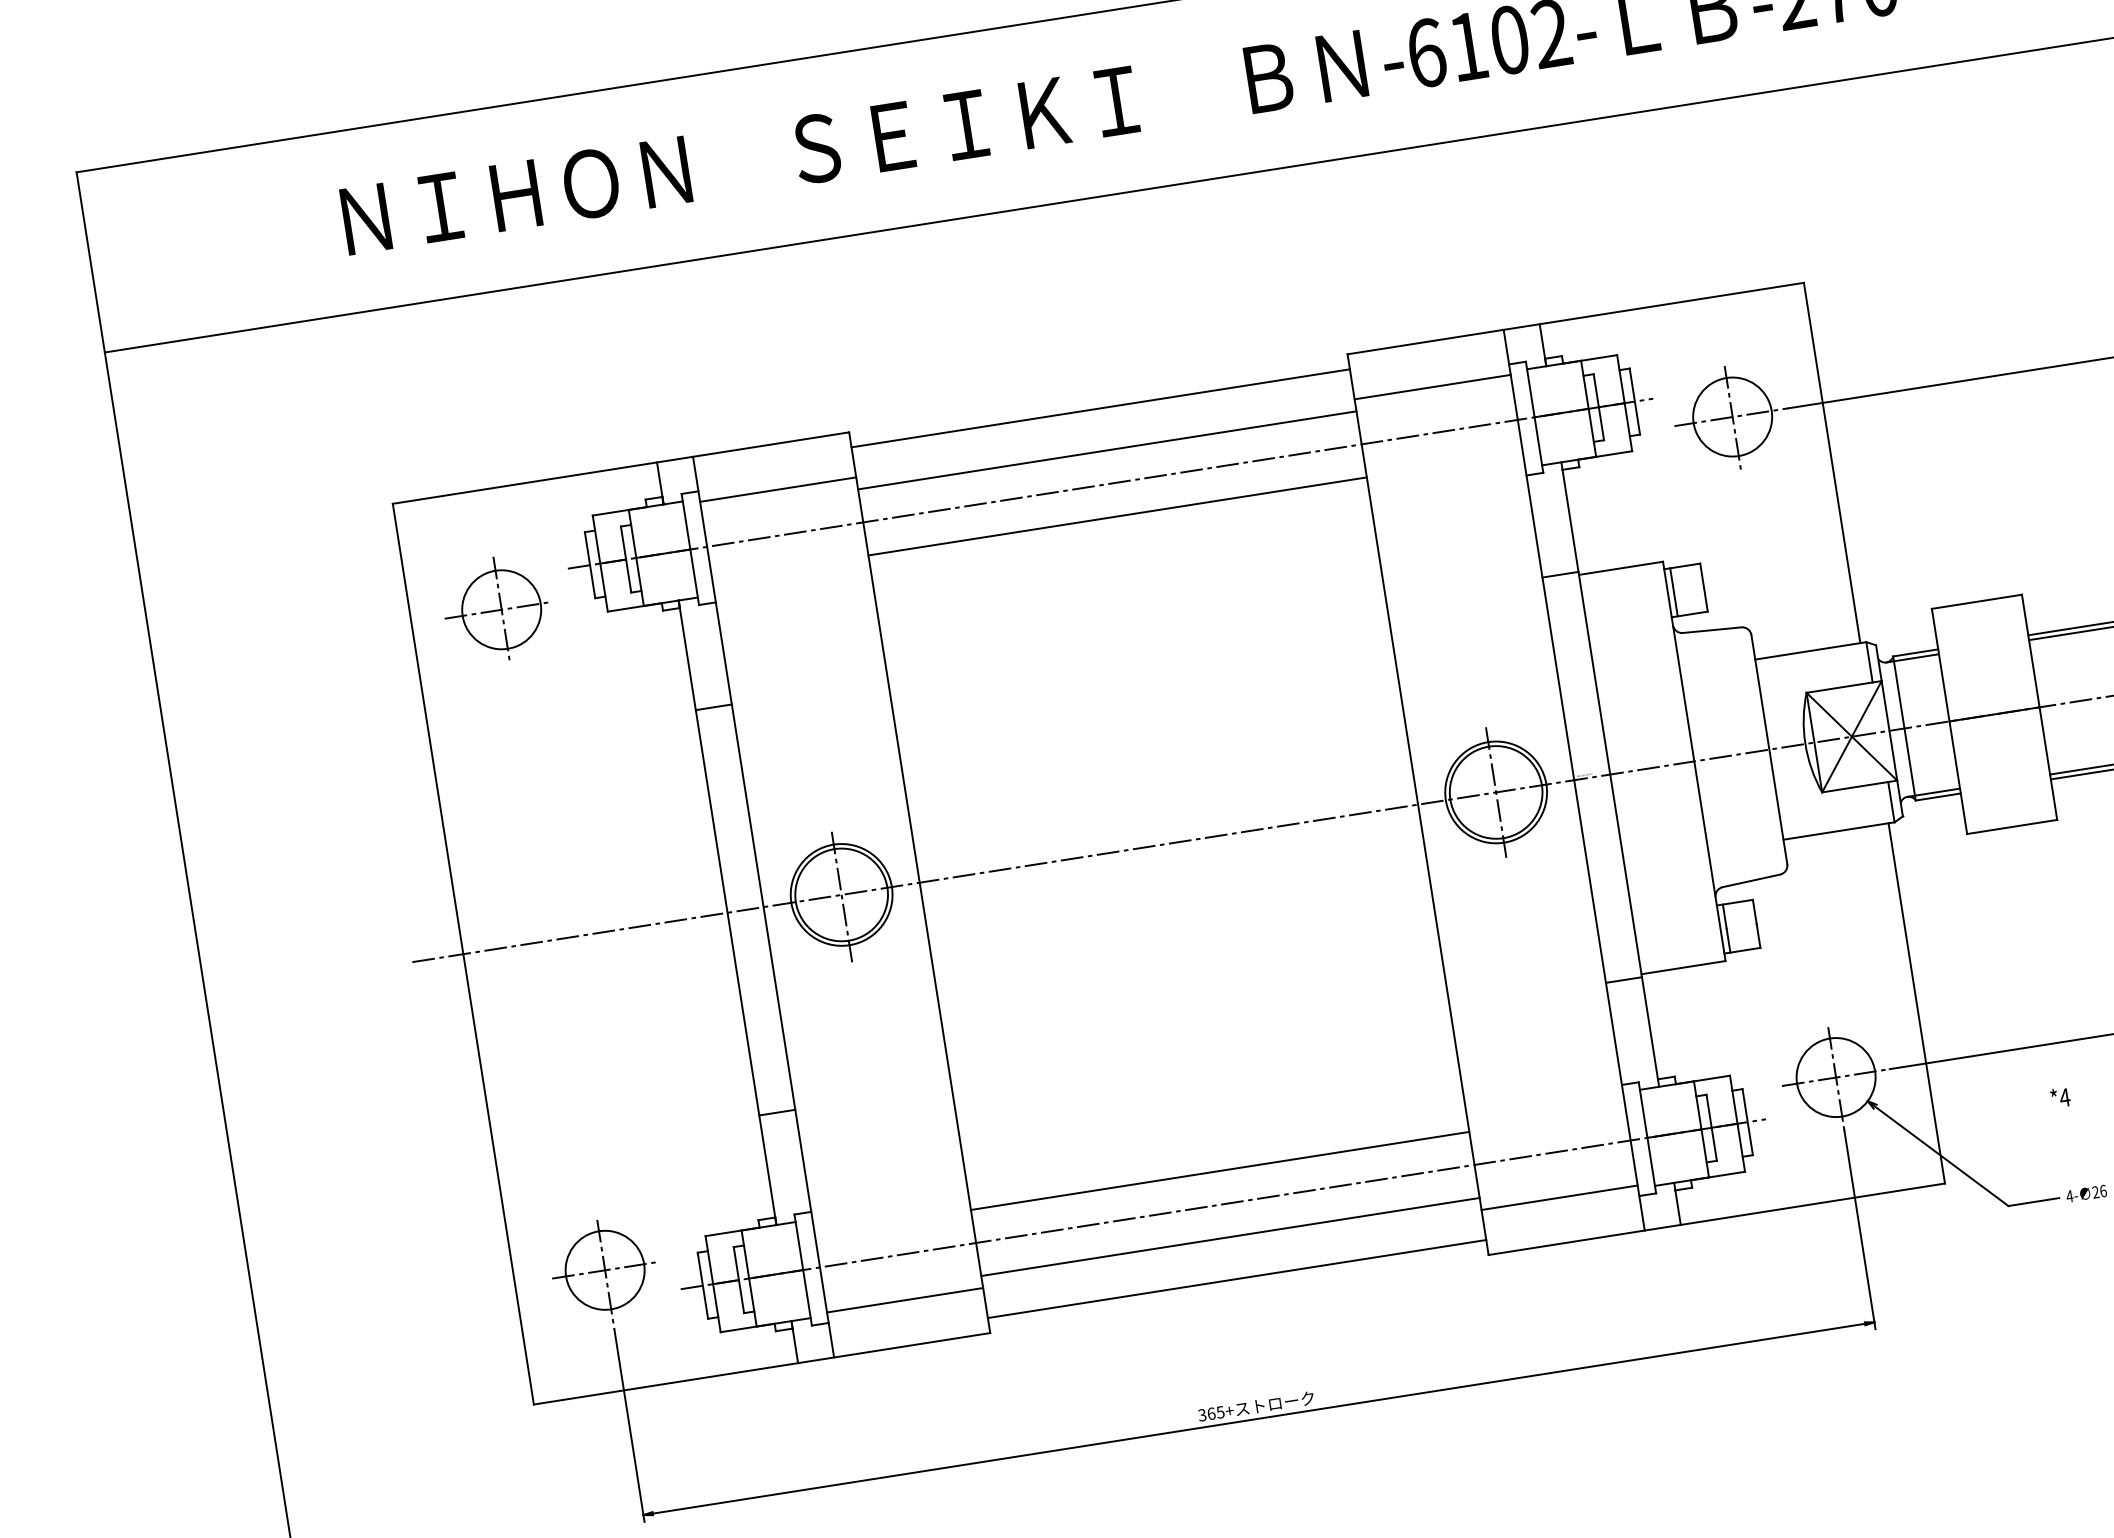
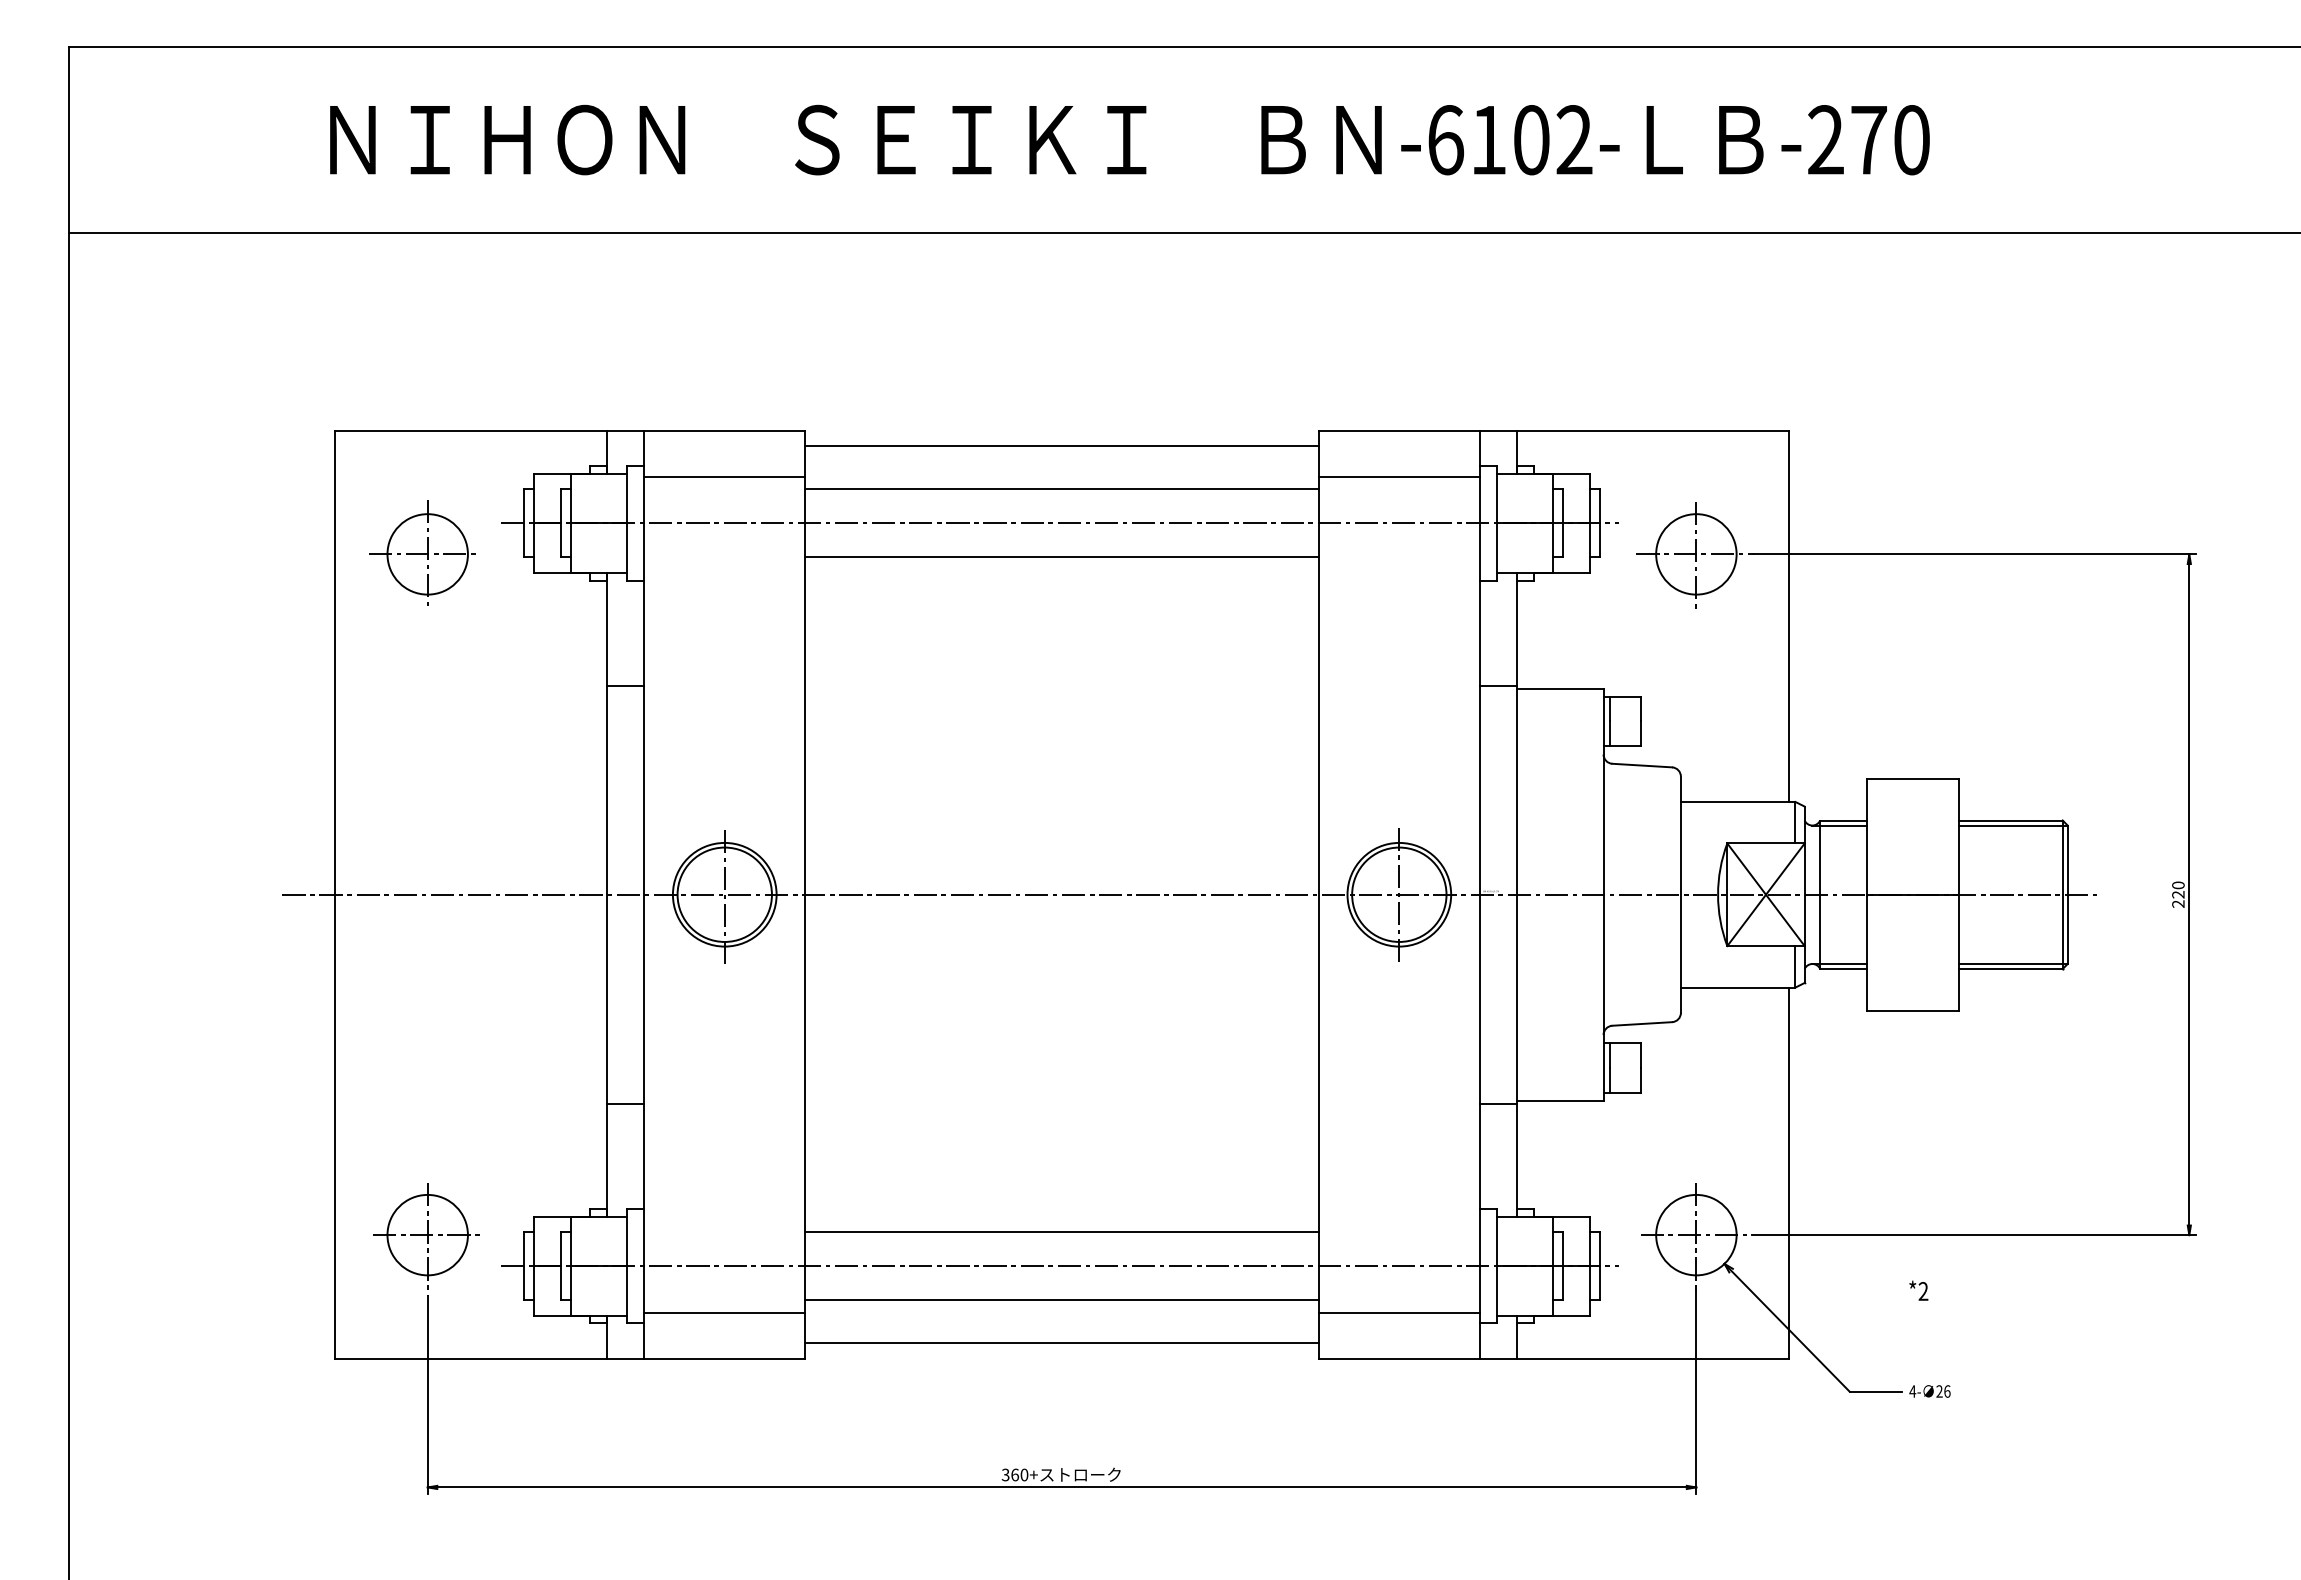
text: (2065, 1097) -> (1923, 1291), *4 -> *2
text: (1220, 1411) -> (1024, 1474), 365+ -> 360+

